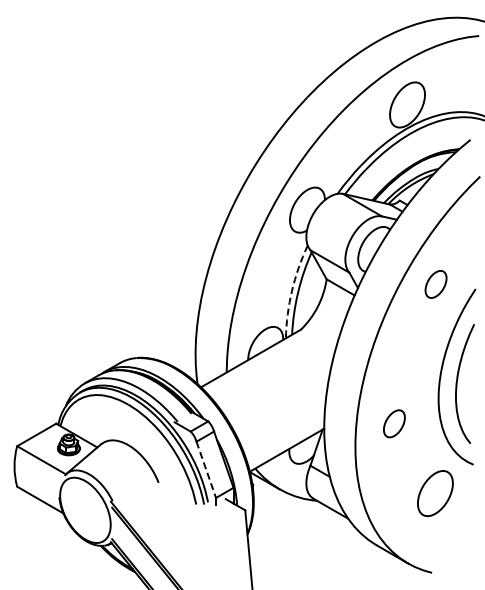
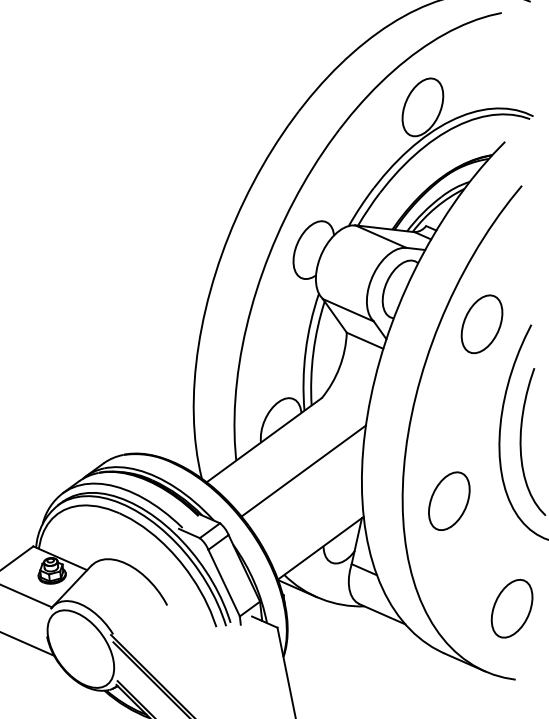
part: (435, 284) -> (481, 324), size x1.67
arc: (292, 290) -> (306, 350), dashed -> solid
line: (279, 386) -> (303, 470), added
part: (394, 423) -> (449, 500), size x1.67
line: (206, 469) -> (224, 582), dashed -> solid
part: (435, 493) -> (512, 608), moved

